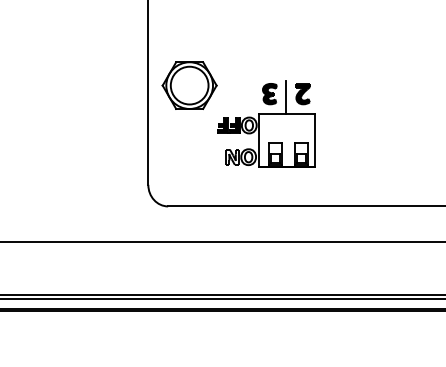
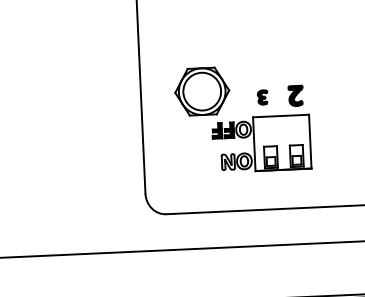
part: (189, 85) -> (202, 91), moved
part: (269, 94) -> (262, 97), size x0.7
line: (285, 96) -> (278, 99), removed

